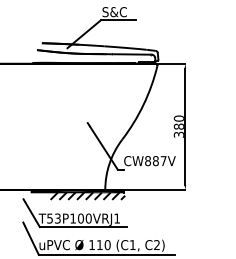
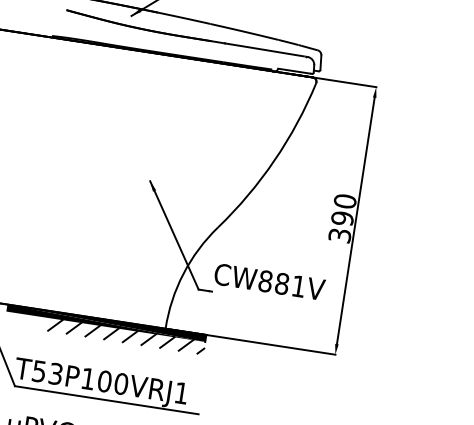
text: (178, 126) -> (341, 217), 380 -> 390
text: (163, 160) -> (298, 285), CW887V -> CW881V

